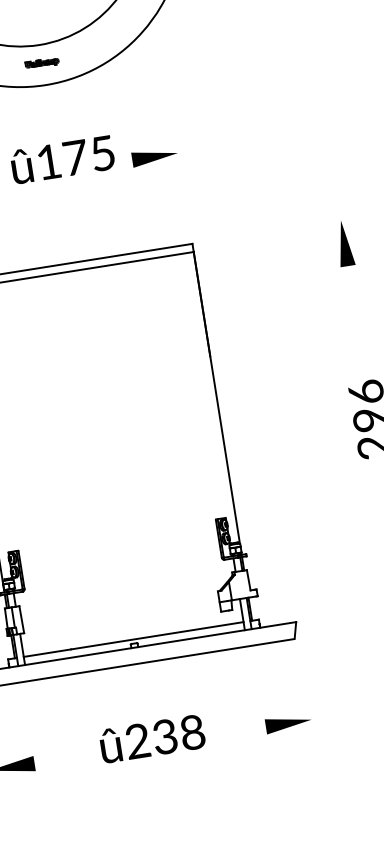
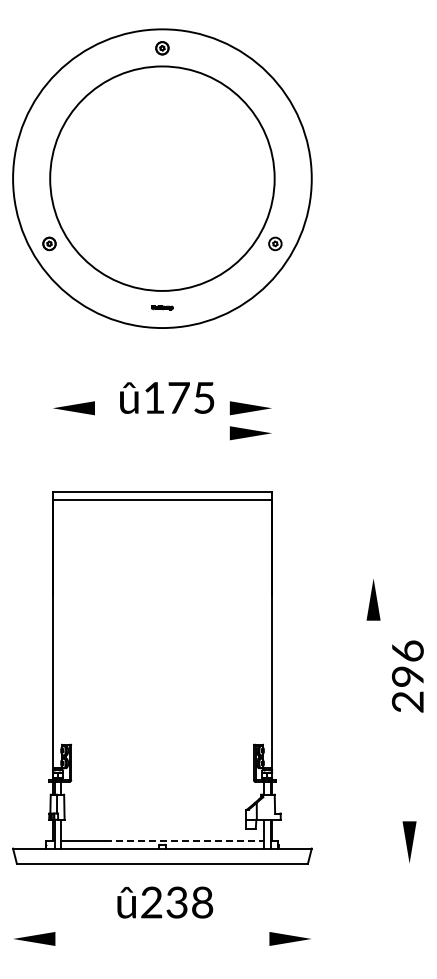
part: (42, 62) -> (162, 307), size x0.7
part: (158, 183) -> (250, 433), added
part: (344, 243) -> (373, 599), moved
line: (157, 636) -> (184, 841), solid -> dashed
text: (152, 738) -> (165, 902), moved

